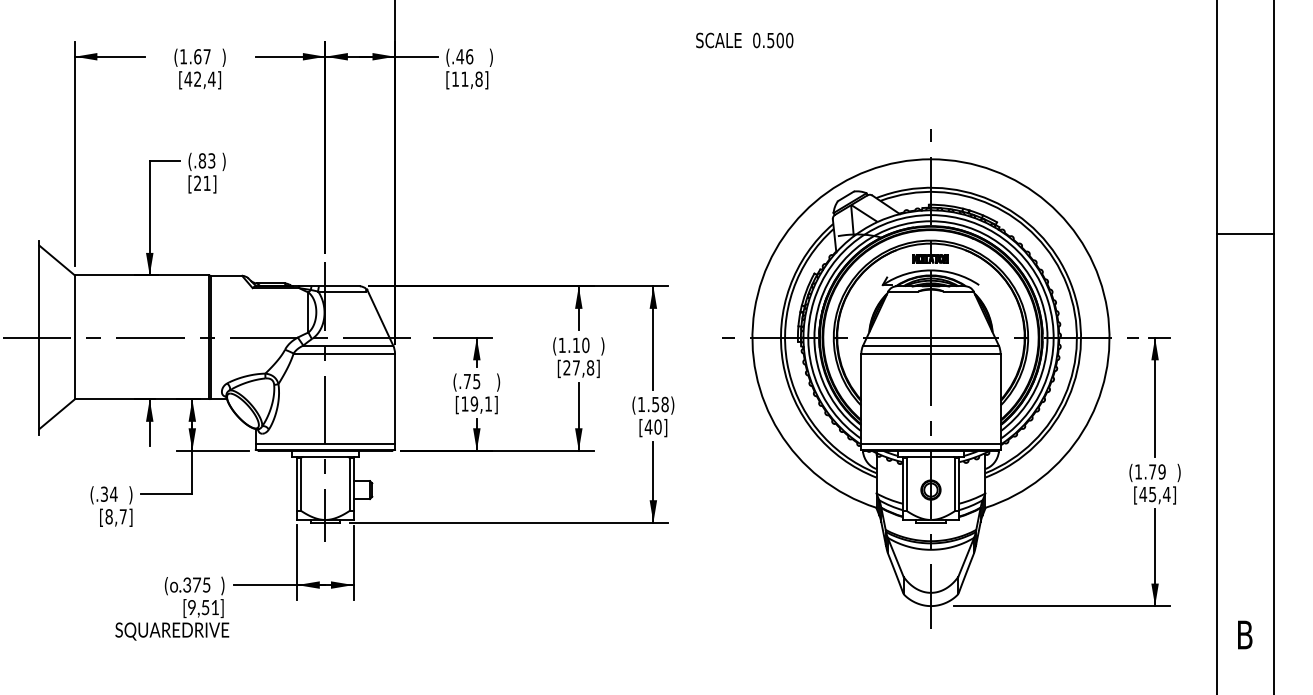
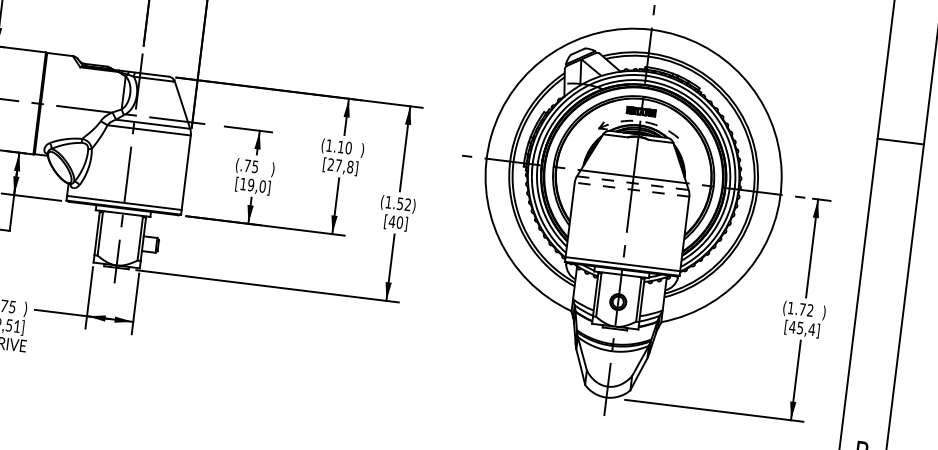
line: (1245, 233) -> (900, 141), moved
arc: (930, 270) -> (640, 121), solid -> dashed
line: (930, 345) -> (632, 183), solid -> dashed
line: (930, 353) -> (631, 189), solid -> dashed
text: (488, 403) -> (262, 186), [19,1] -> [19,0]
text: (664, 404) -> (407, 204), (1.58) -> (1.52)
text: (1161, 471) -> (809, 310), (1.79 -> (1.72

